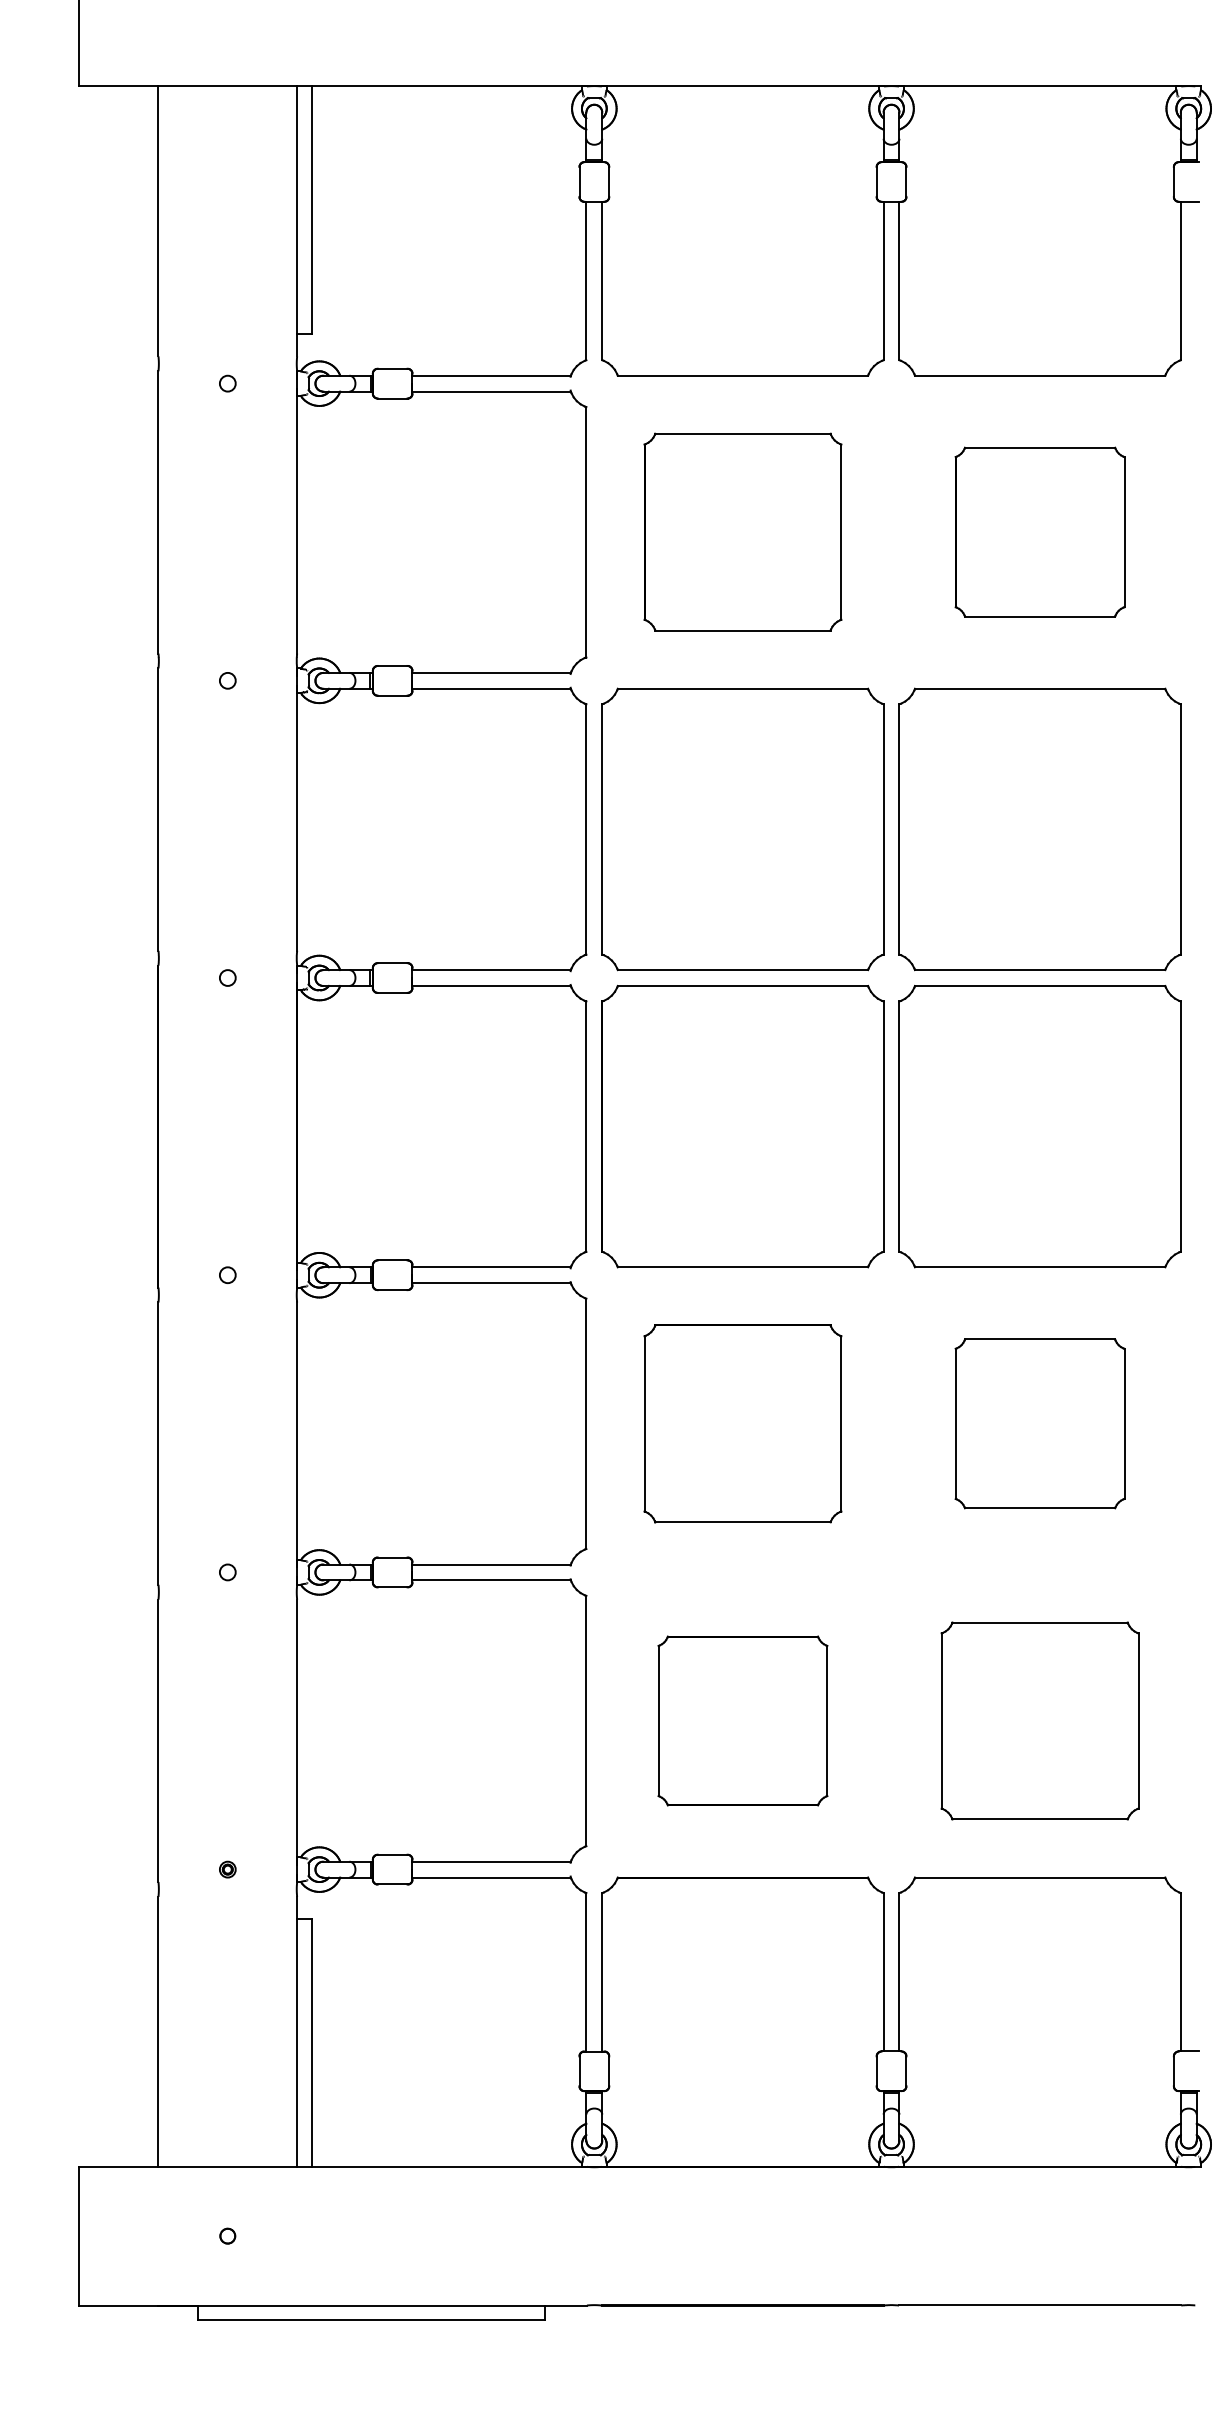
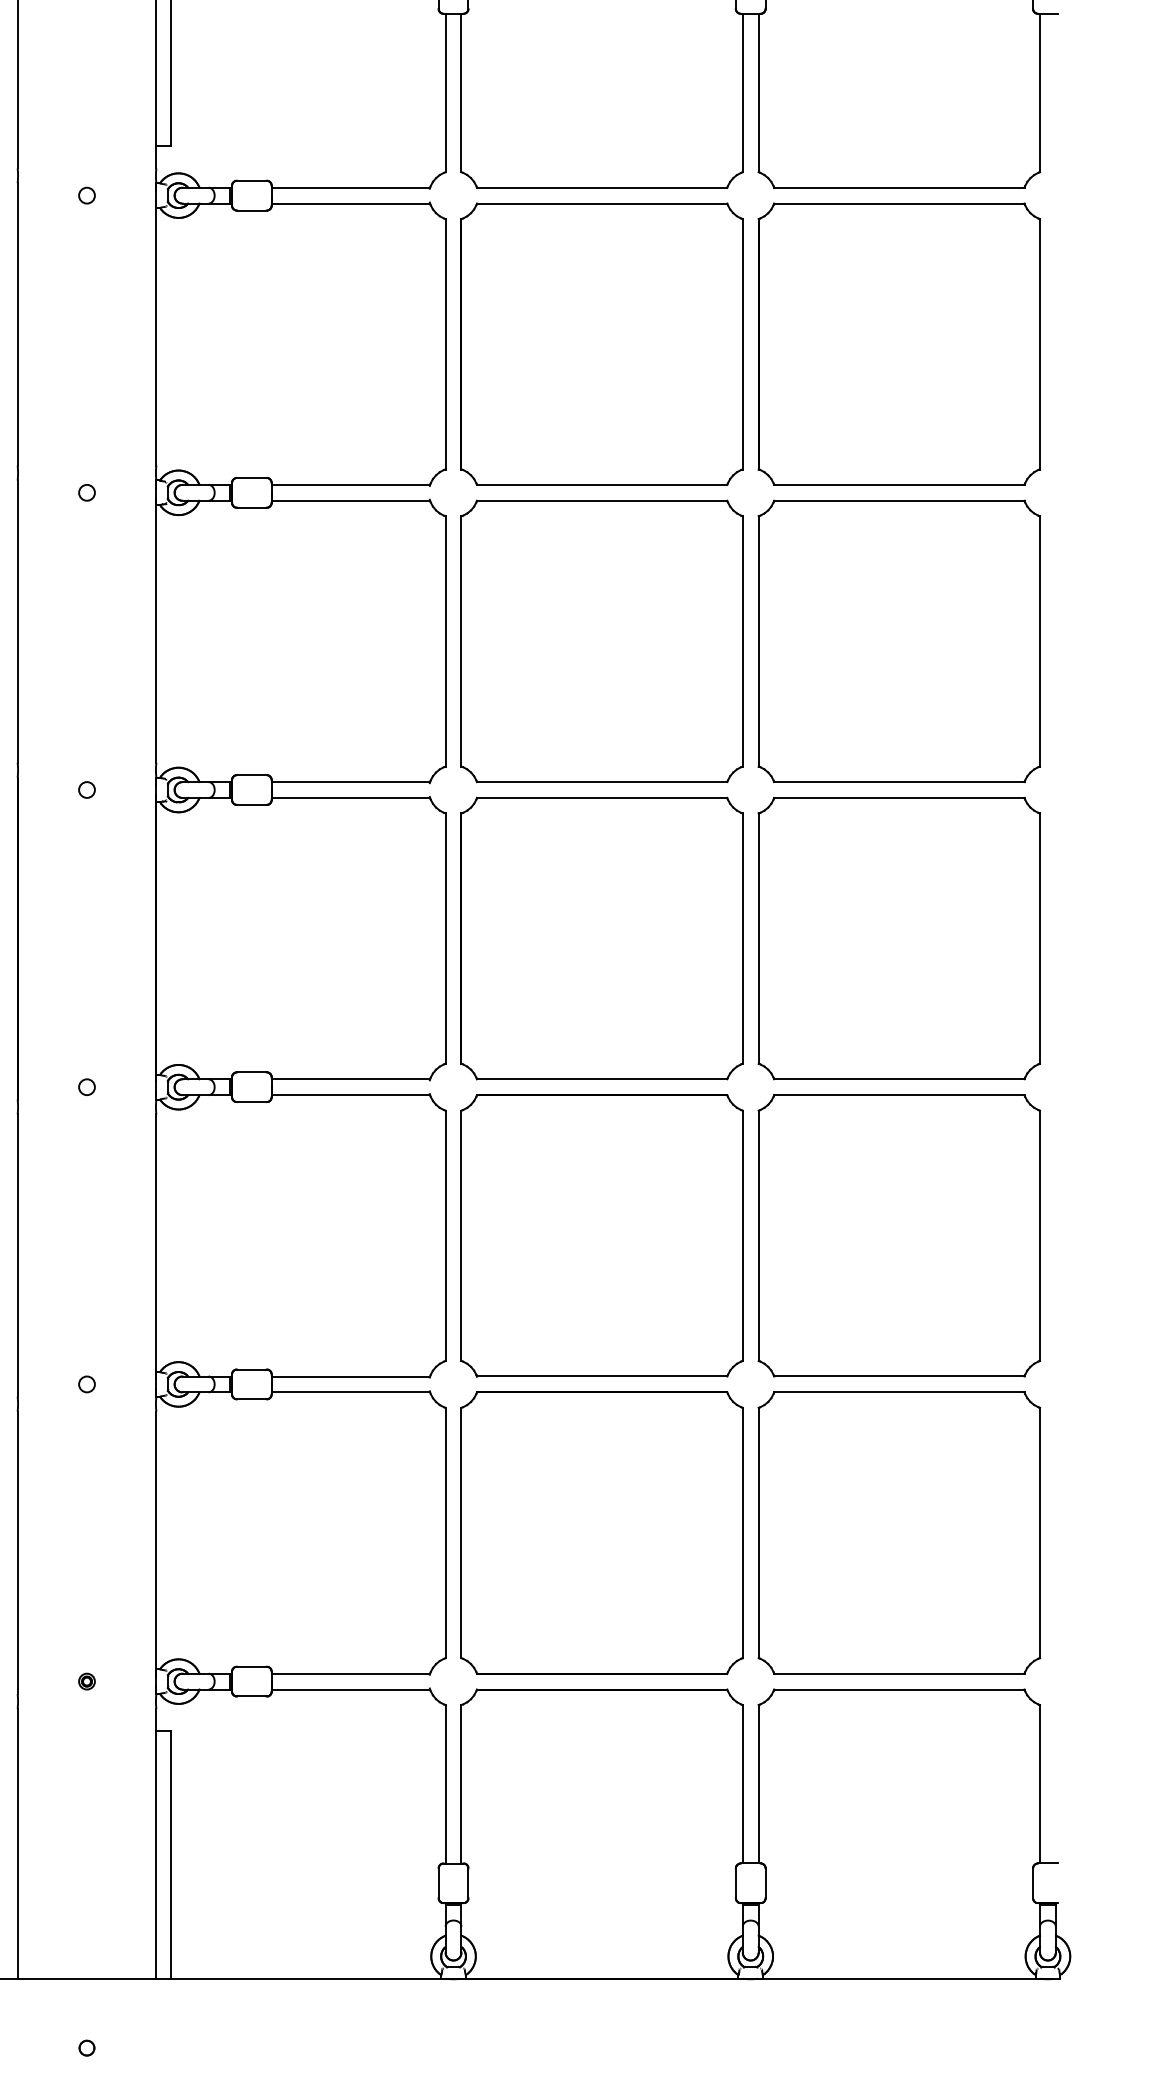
part: (742, 531) -> (601, 343), size x1.43
part: (1039, 531) -> (898, 343), size x1.67
part: (742, 1423) -> (601, 1235), size x1.43
part: (1039, 1423) -> (898, 1235), size x1.67
part: (742, 1720) -> (601, 1532), size x1.67
part: (1039, 1720) -> (898, 1532), size x1.43

